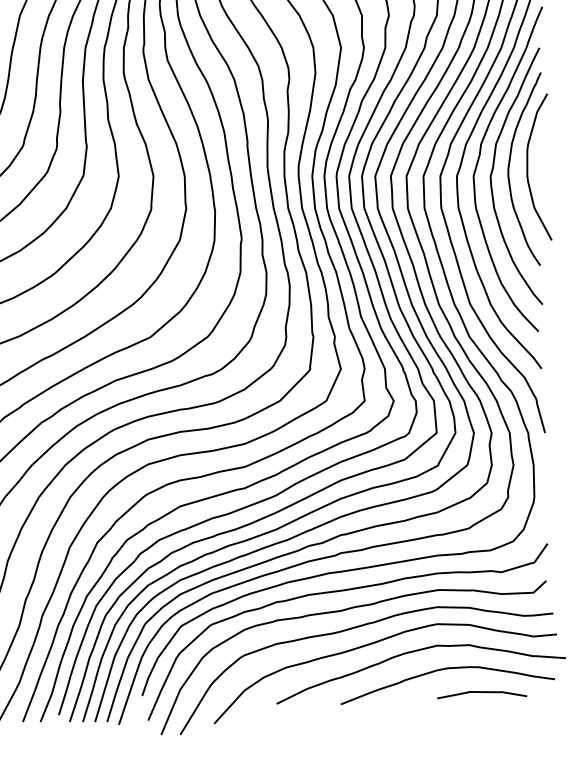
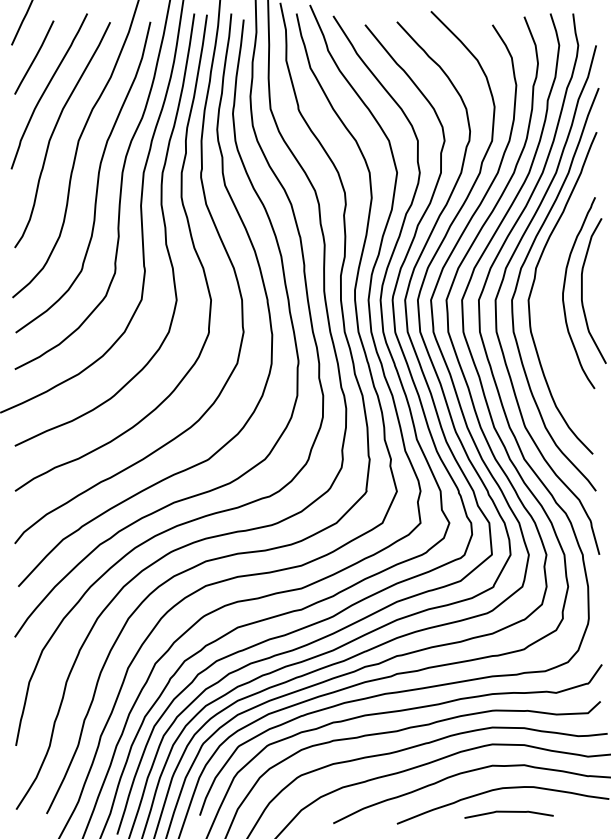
curve: (493, 169) -> (548, 293), removed
curve: (481, 692) -> (508, 812), moved

